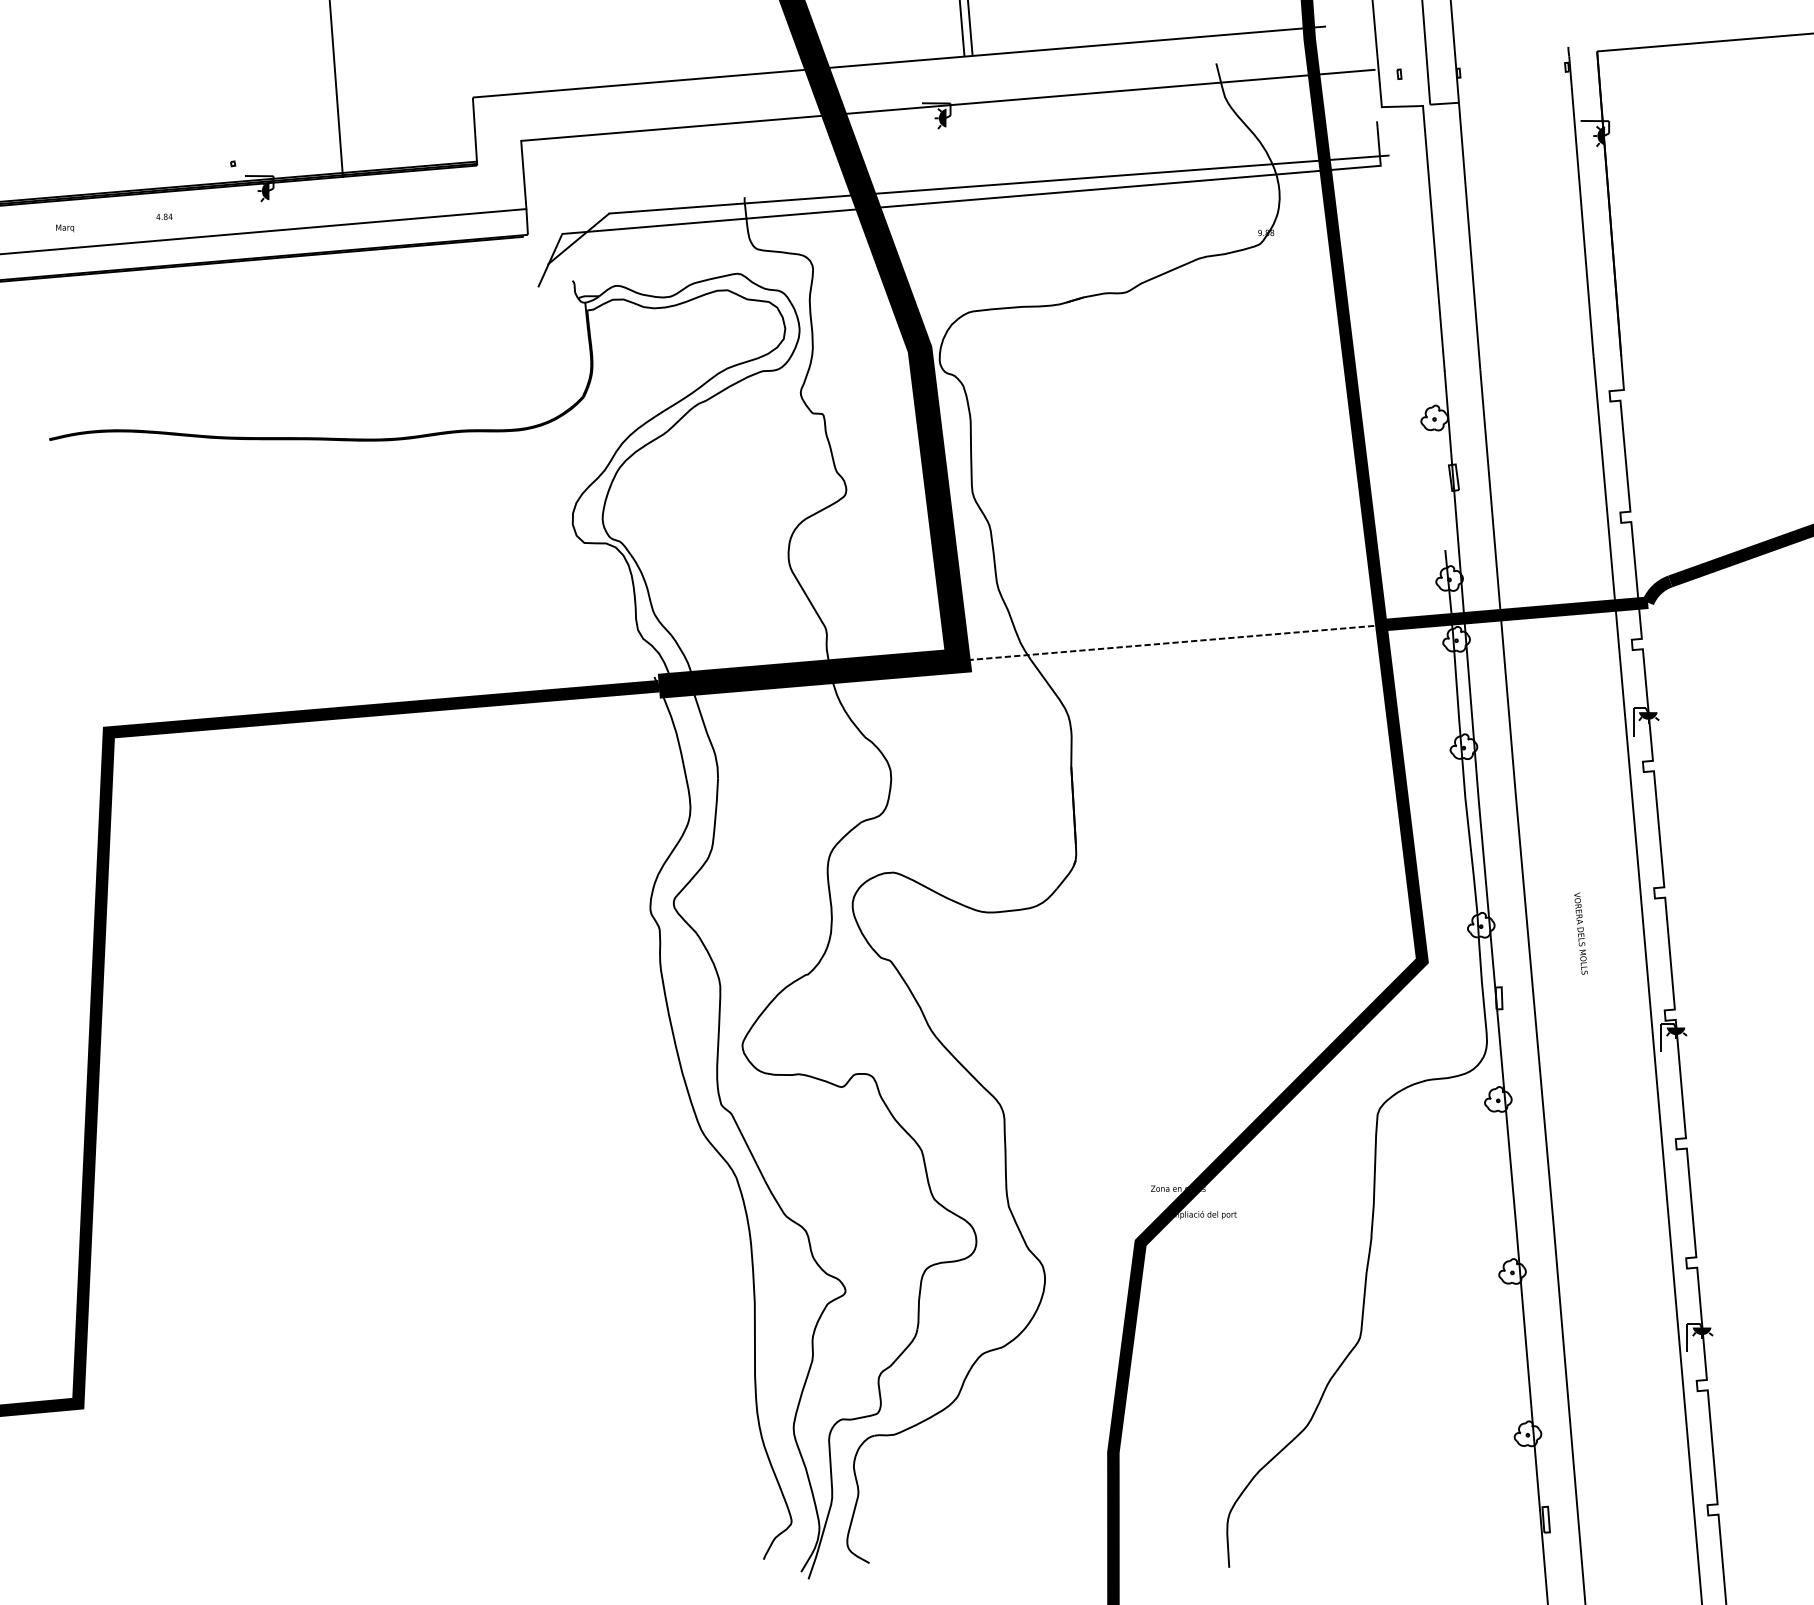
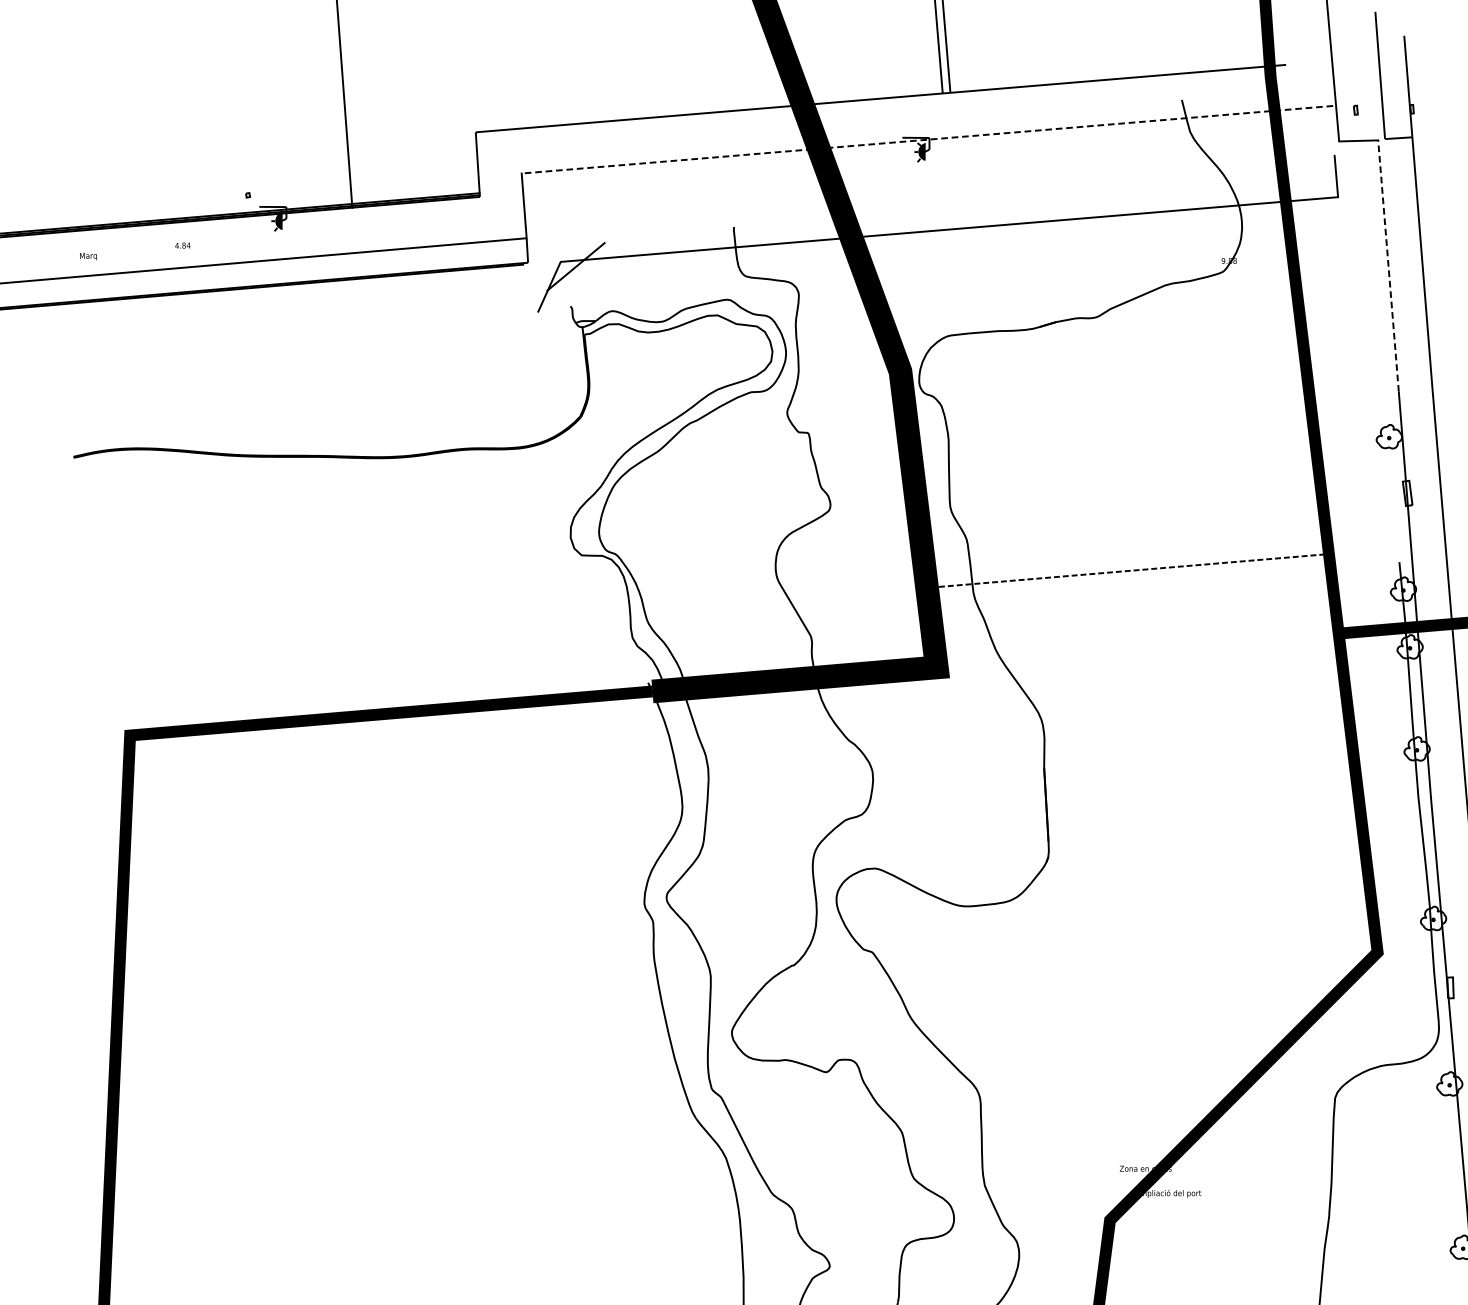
line: (948, 105) -> (927, 139), solid -> dashed
line: (998, 184) -> (975, 214), removed
line: (1433, 238) -> (1388, 266), solid -> dashed
line: (1169, 642) -> (1130, 570), moved

